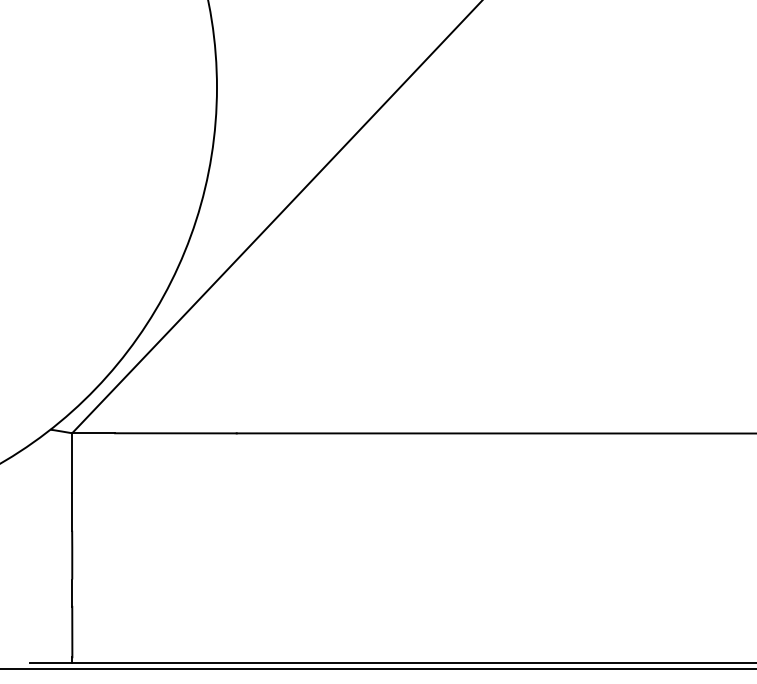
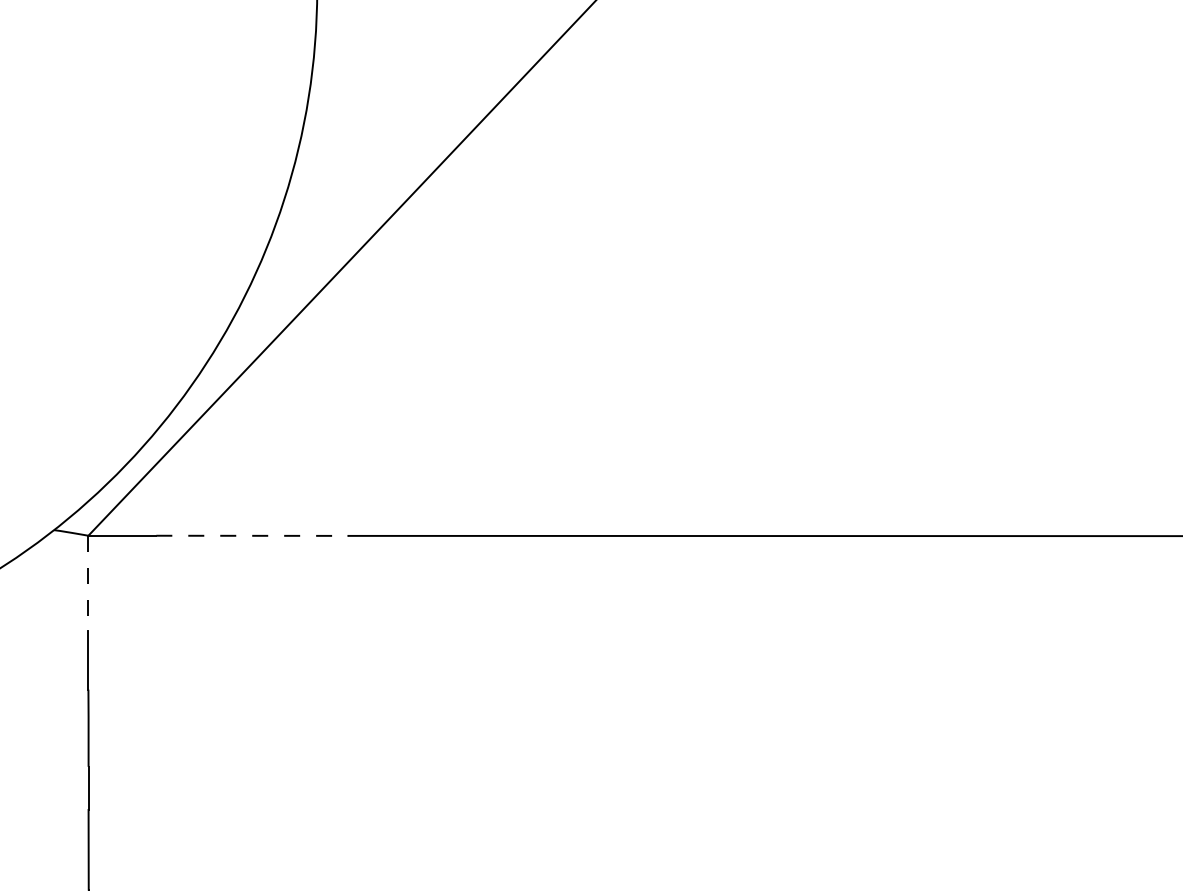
line: (175, 433) -> (251, 536), solid -> dashed
line: (72, 462) -> (88, 581), solid -> dashed

